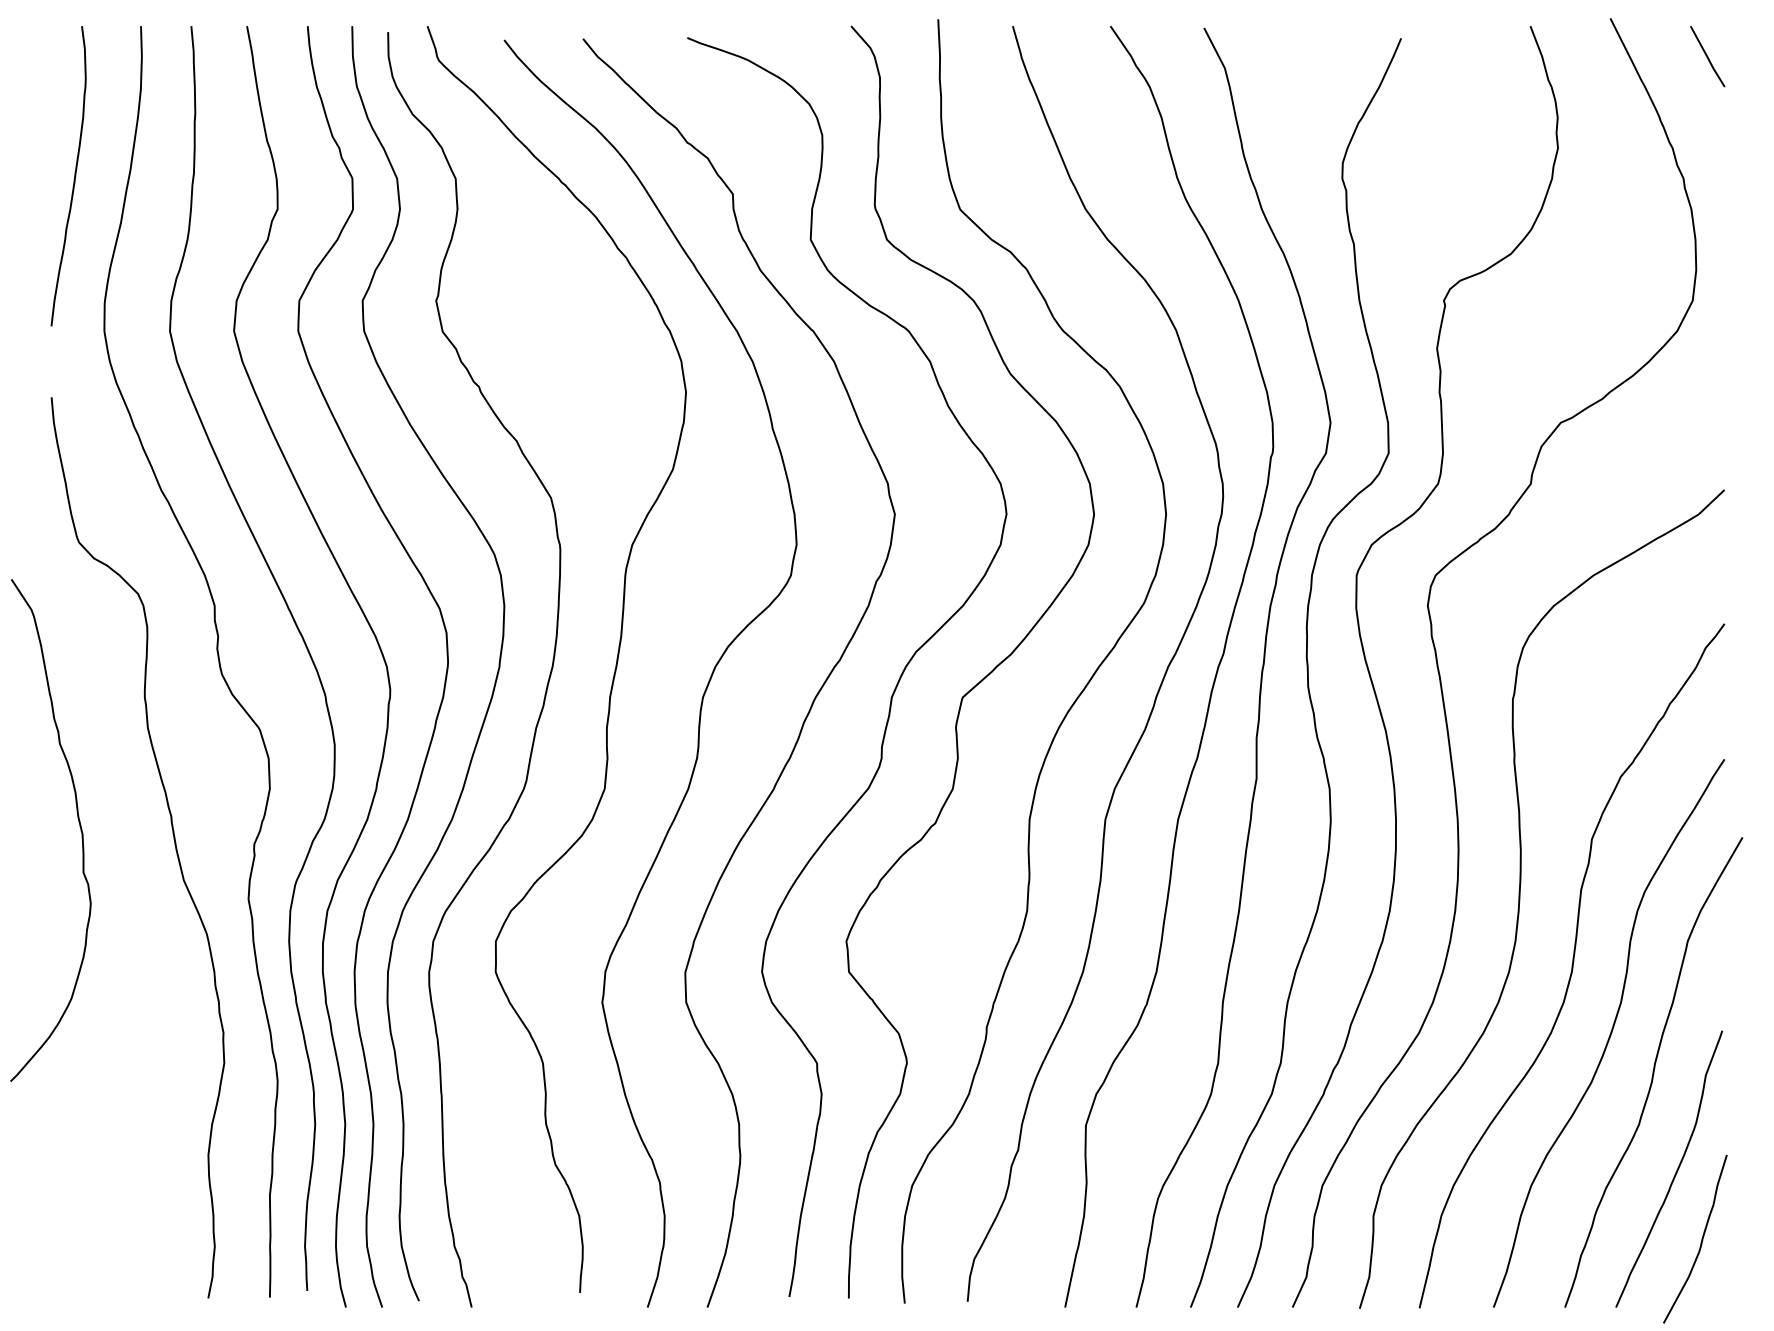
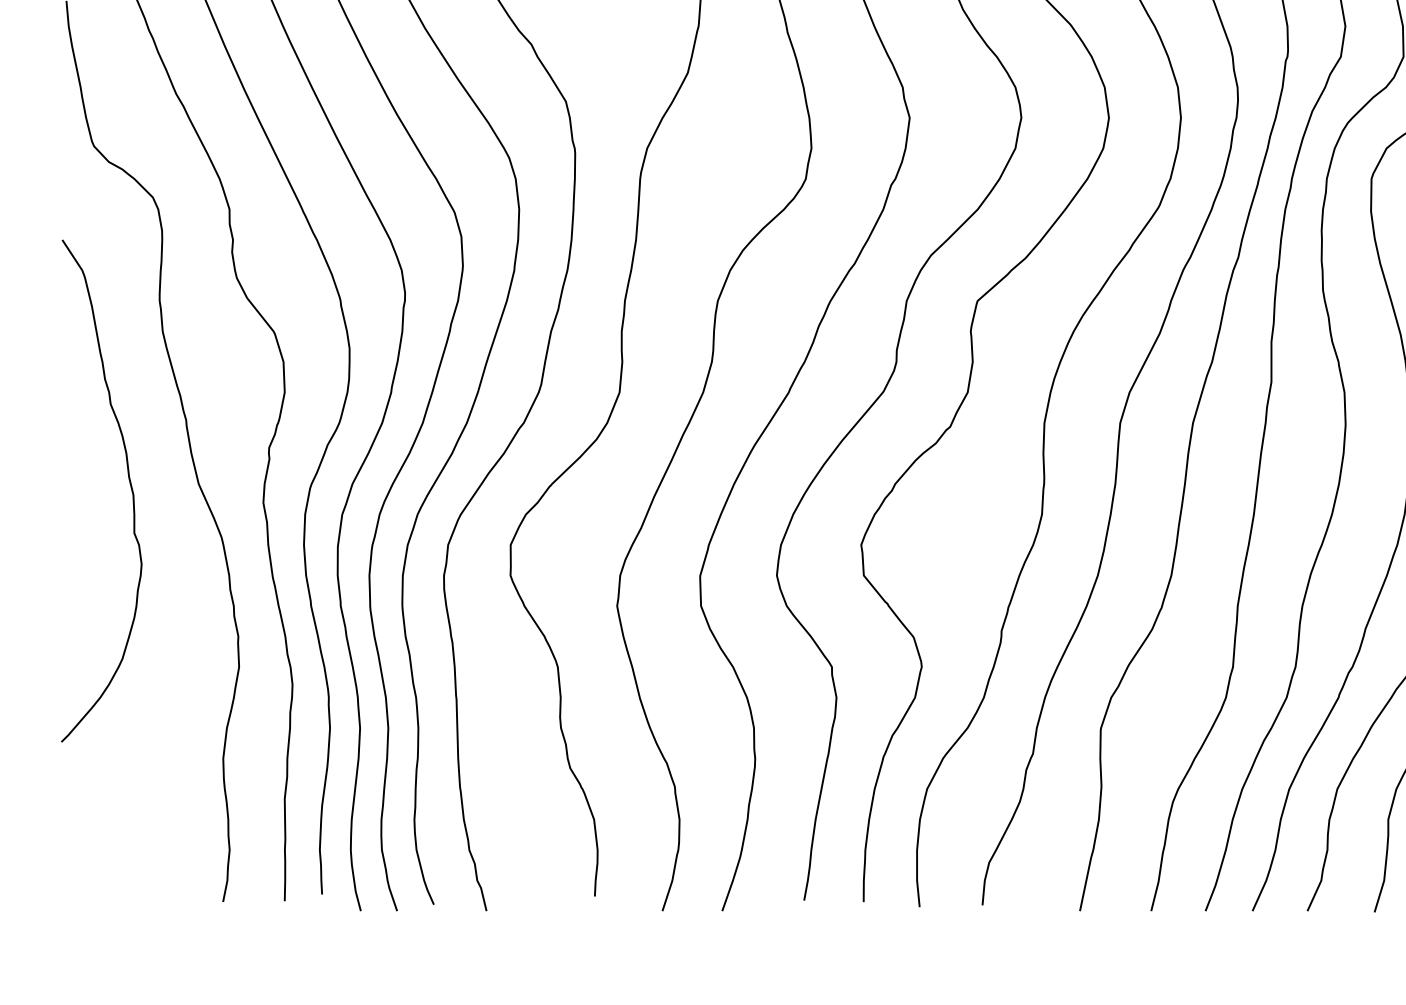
curve: (78, 822) -> (129, 483), moved

